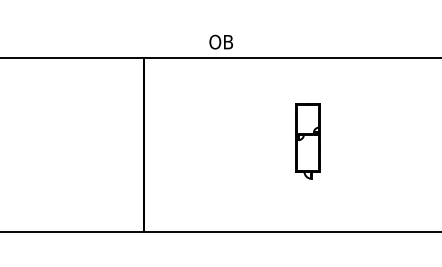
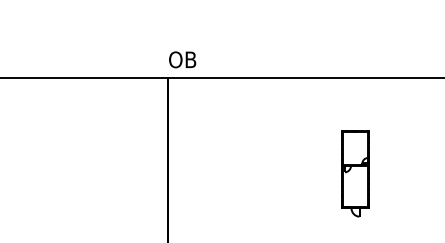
text: (220, 41) -> (181, 59), moved

